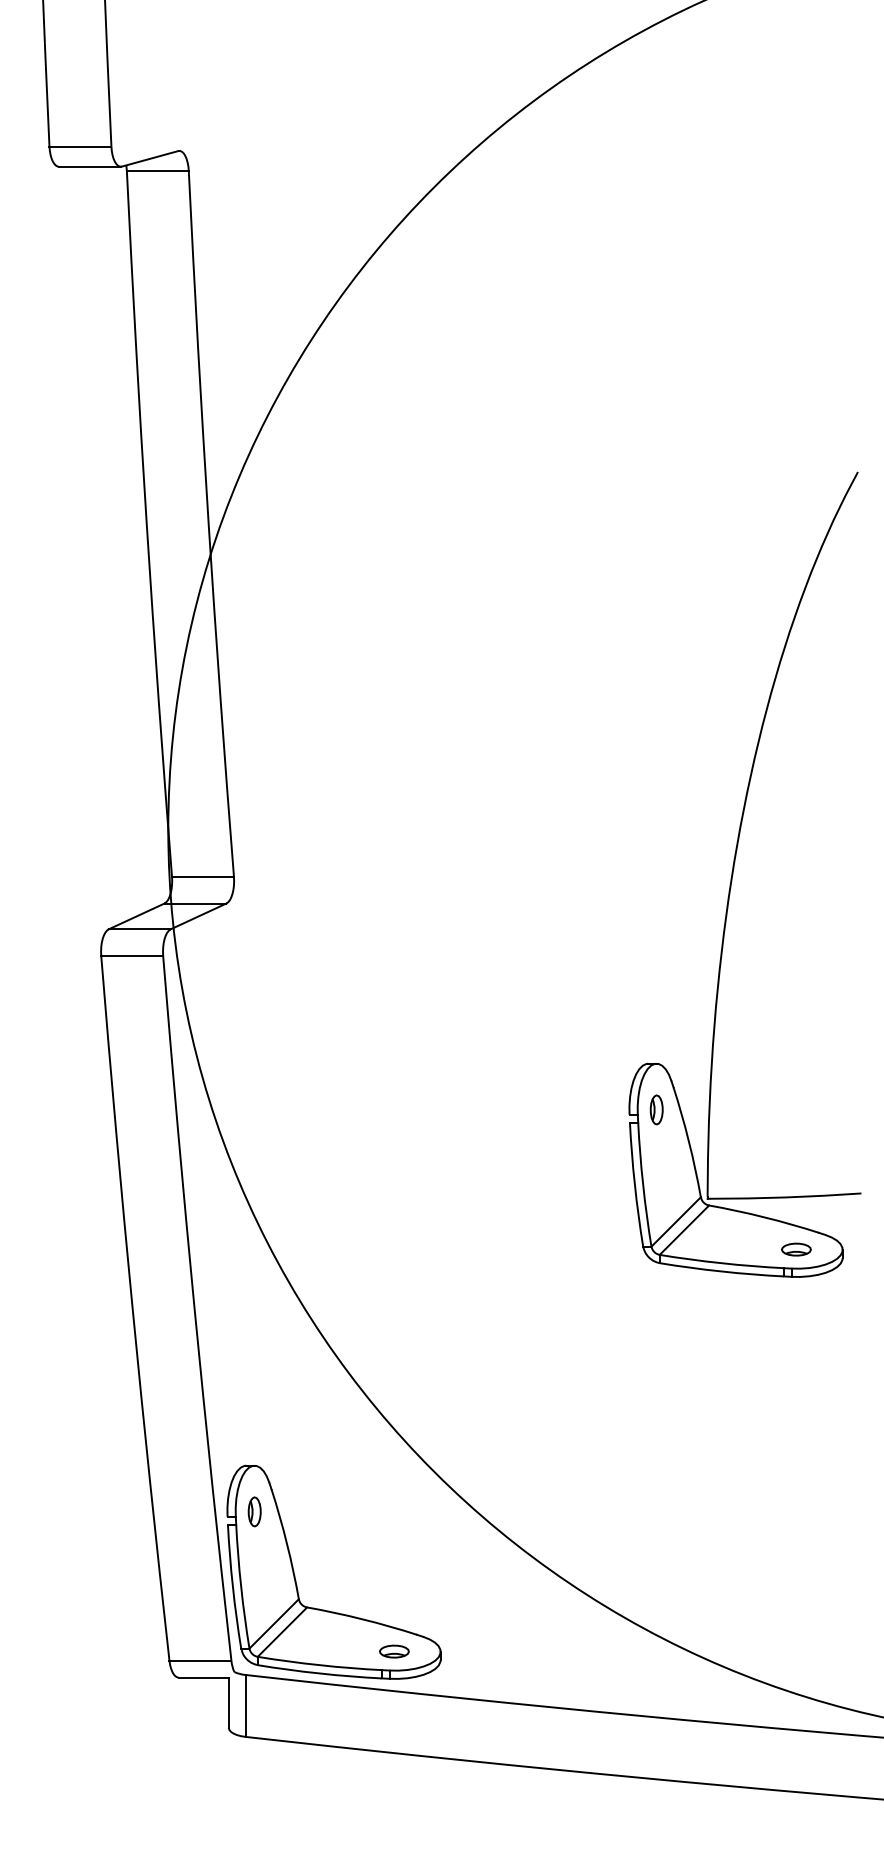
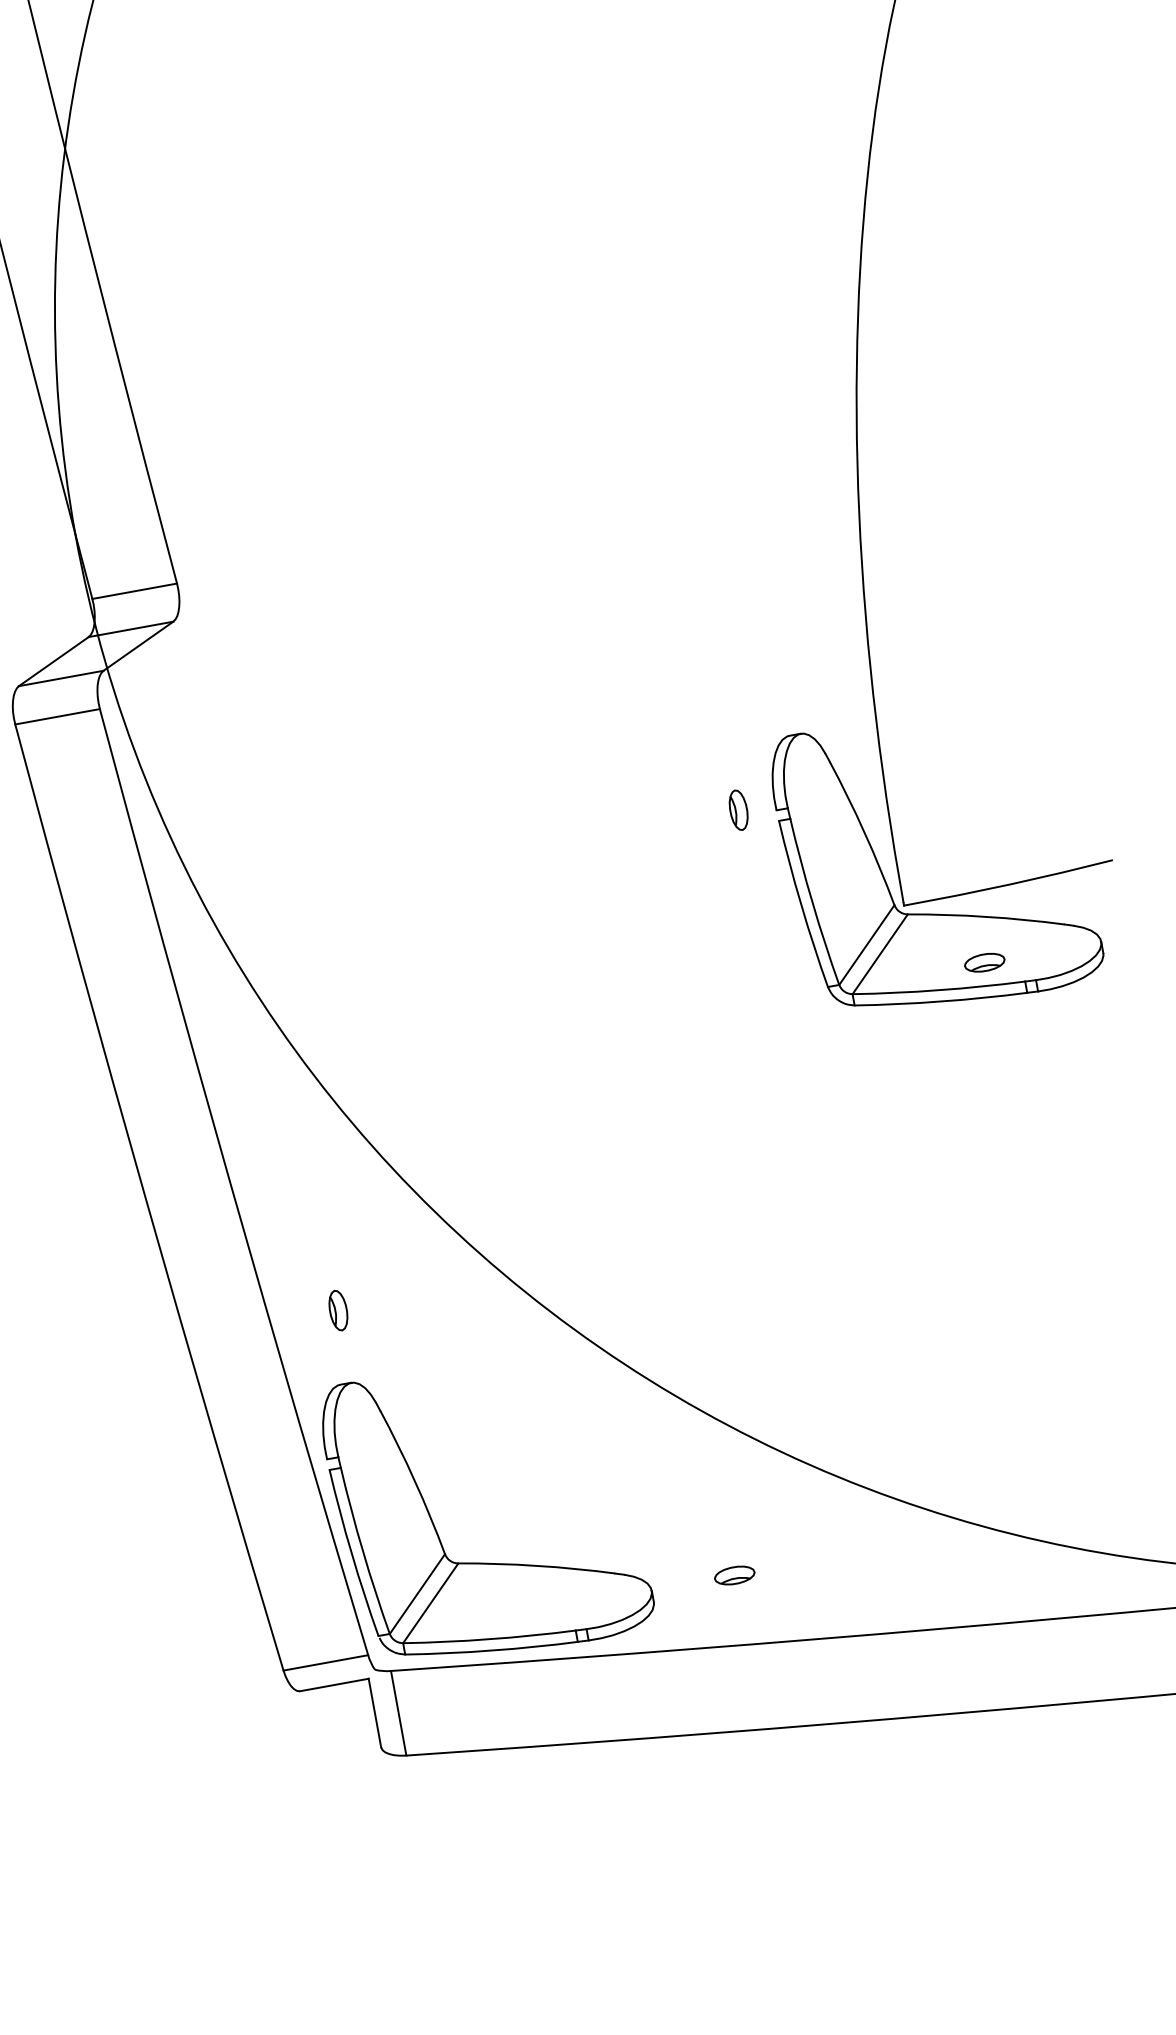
part: (656, 1109) -> (738, 809), moved
part: (796, 1249) -> (984, 962), moved
part: (254, 1511) -> (338, 1310), moved
part: (394, 1651) -> (734, 1575), moved

